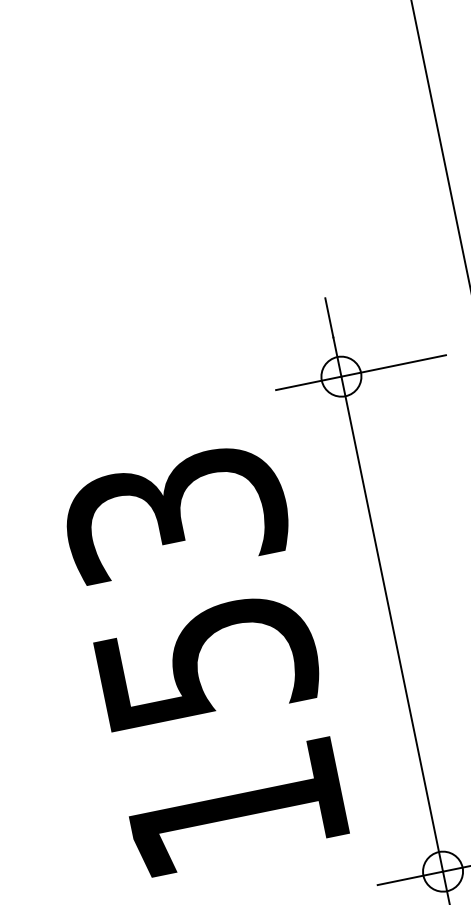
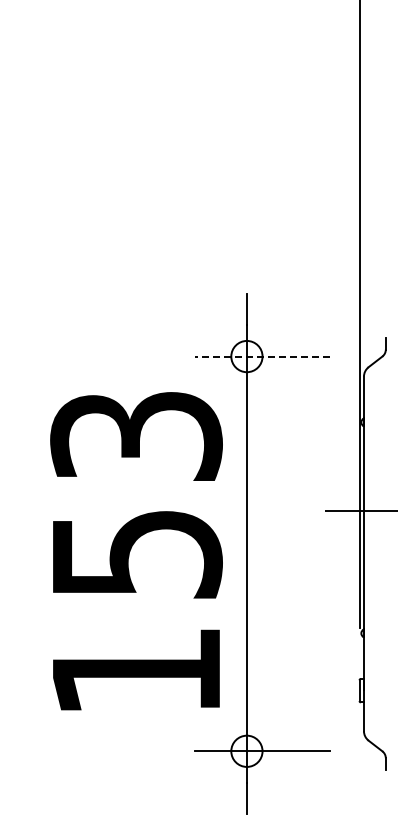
line: (360, 372) -> (262, 356), solid -> dashed
text: (205, 659) -> (136, 551), moved

